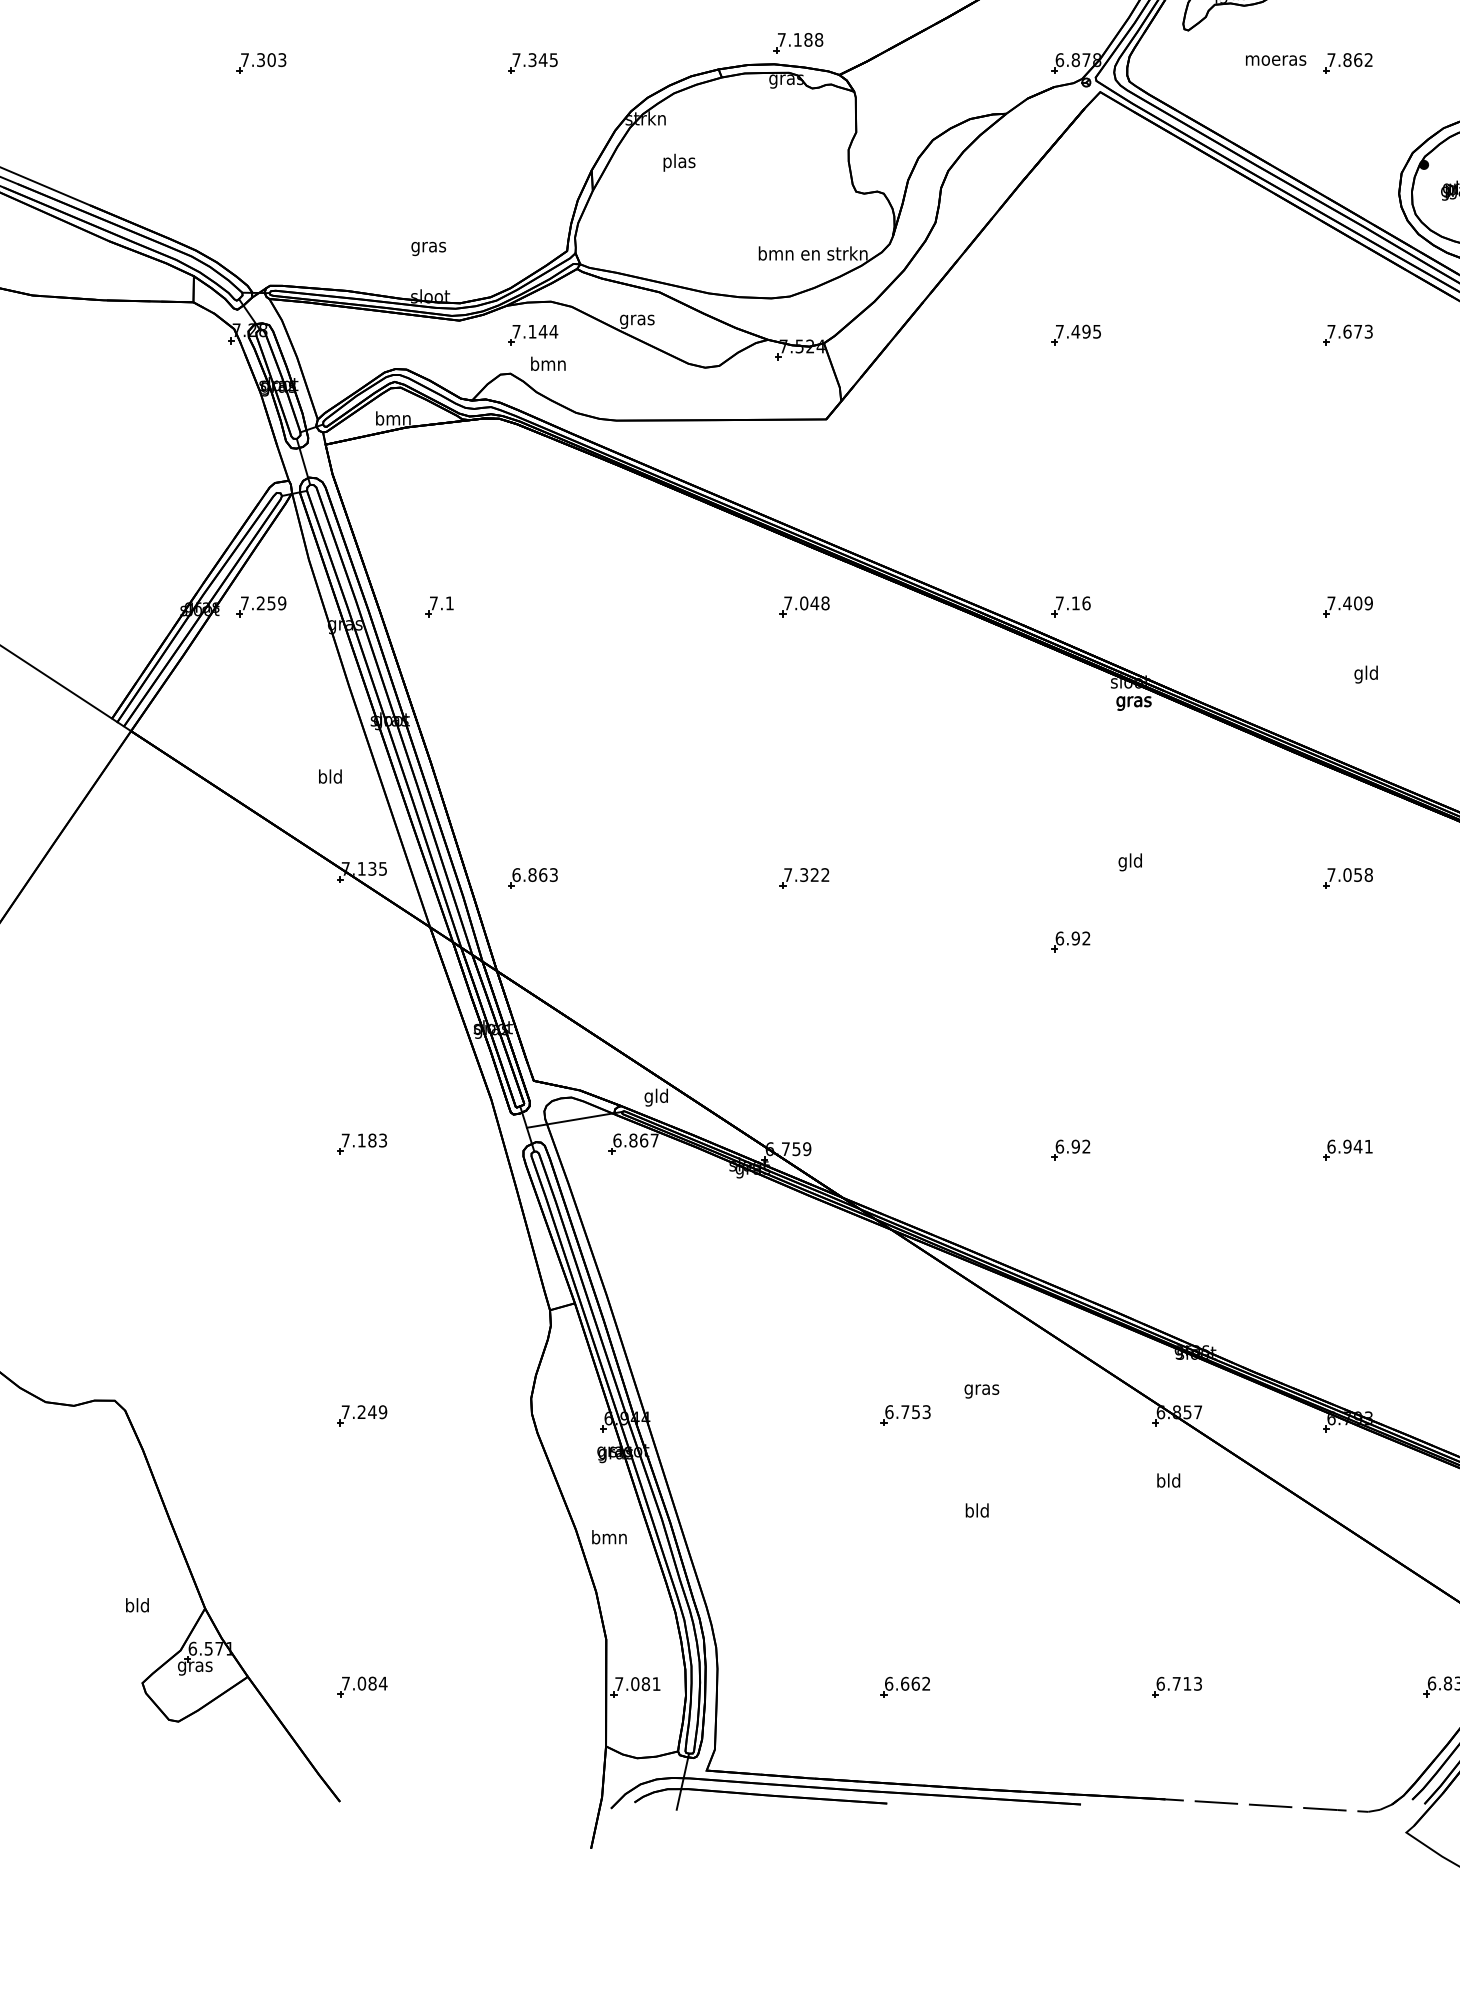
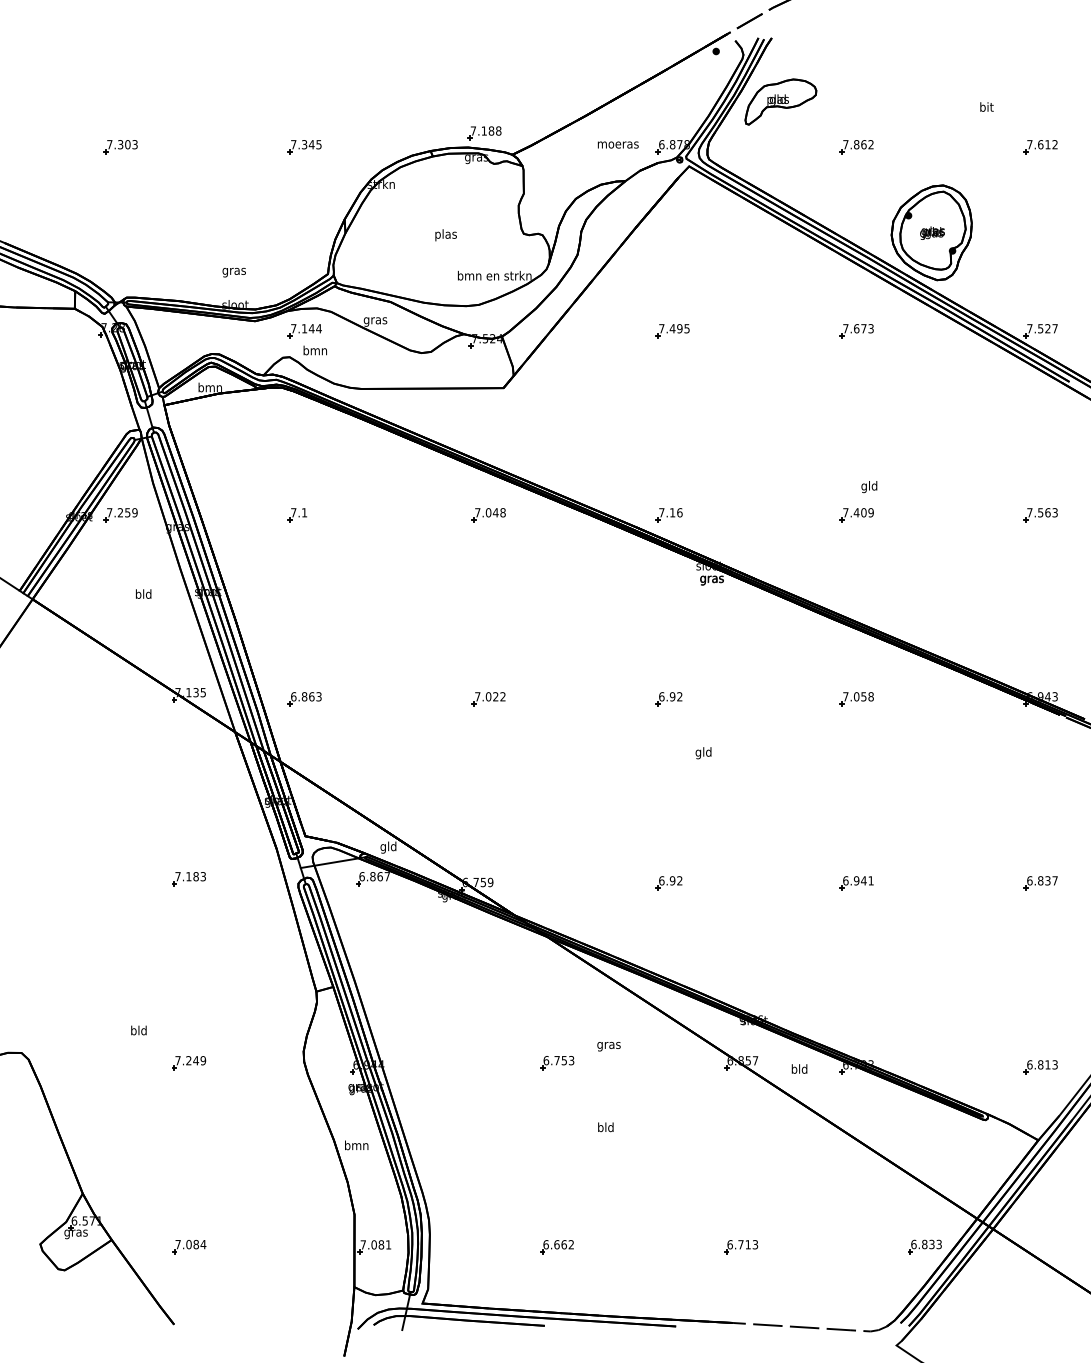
text: (1274, 59) -> (617, 144), moved
text: (678, 163) -> (445, 235), moved
part: (439, 607) -> (297, 515), moved
text: (1366, 675) -> (869, 487), moved
text: (330, 775) -> (143, 593), moved
text: (1130, 862) -> (703, 753), moved
text: (804, 874) -> (488, 696), 7.322 -> 7.022
part: (1069, 942) -> (668, 699), moved
text: (1168, 1479) -> (799, 1068), moved
text: (136, 1605) -> (138, 1030), moved

